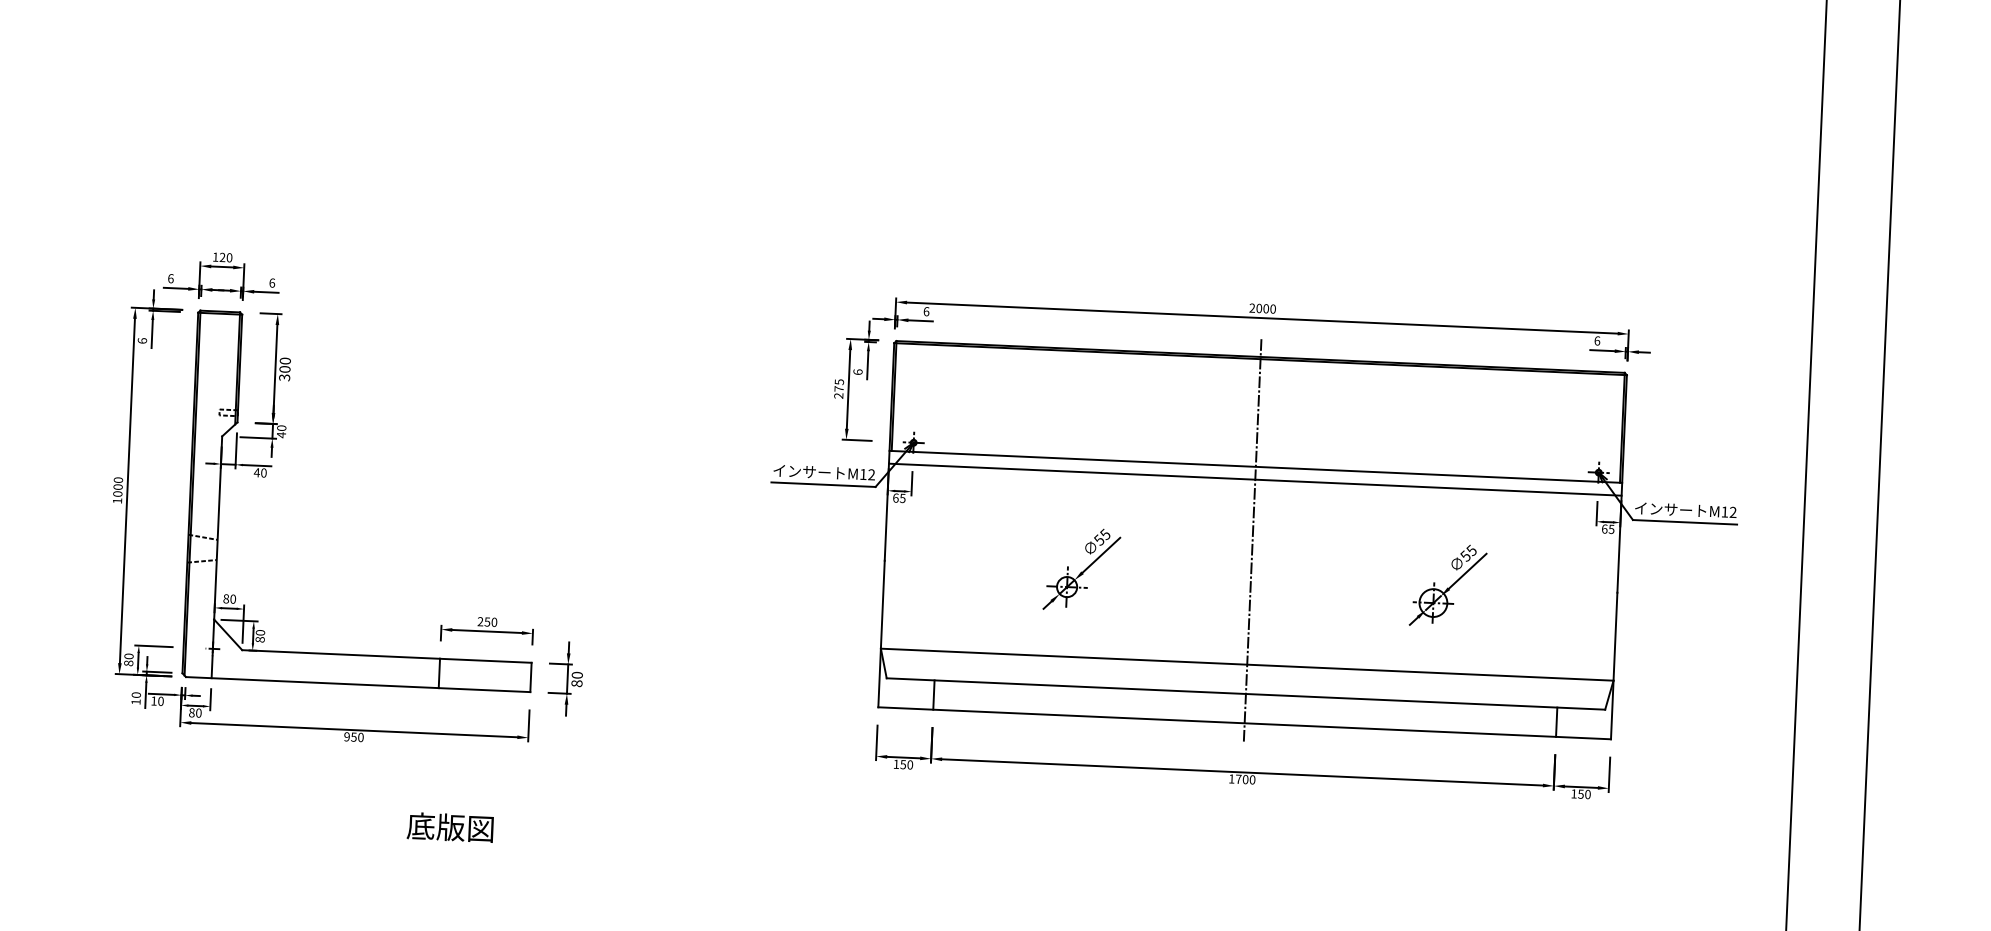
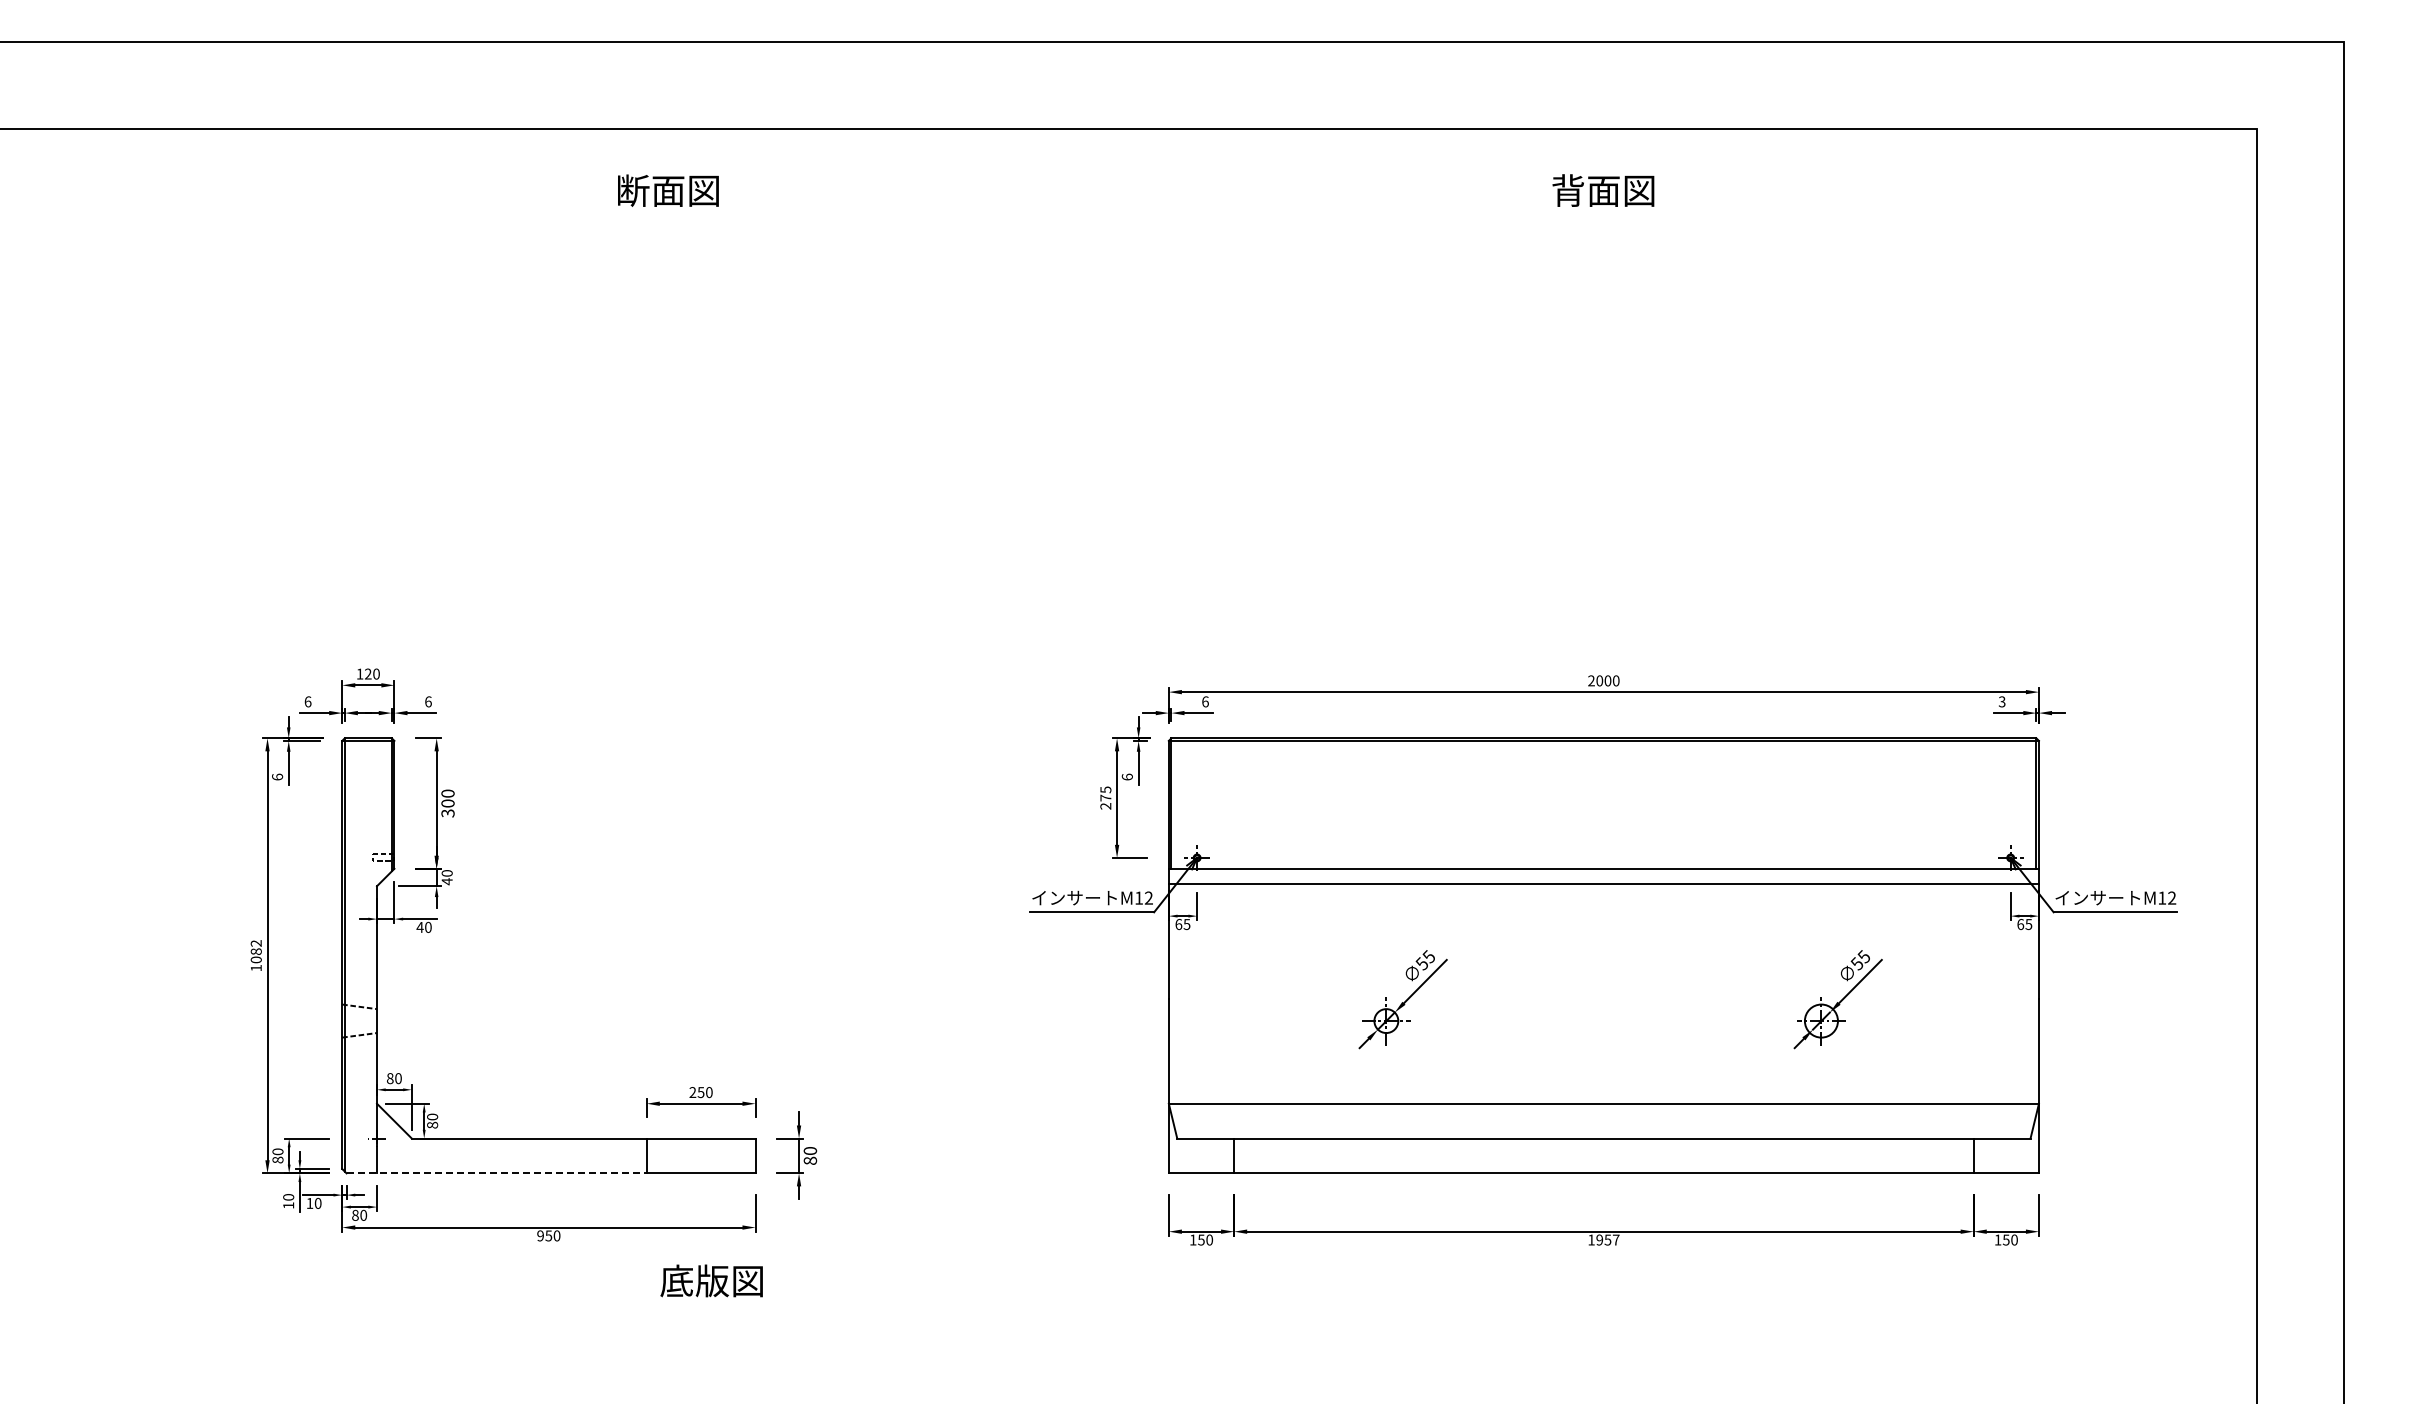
text: (1596, 340) -> (2001, 701), 6 -> 3
text: (117, 483) -> (255, 947), 1000 -> 1082
line: (1252, 539) -> (1603, 955), removed
line: (313, 682) -> (497, 1173), solid -> dashed
text: (1245, 779) -> (1607, 1239), 1700 -> 1957
text: (450, 827) -> (711, 1280), moved

